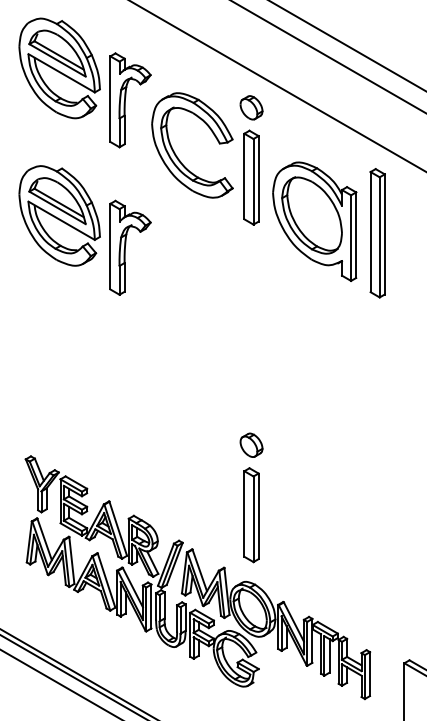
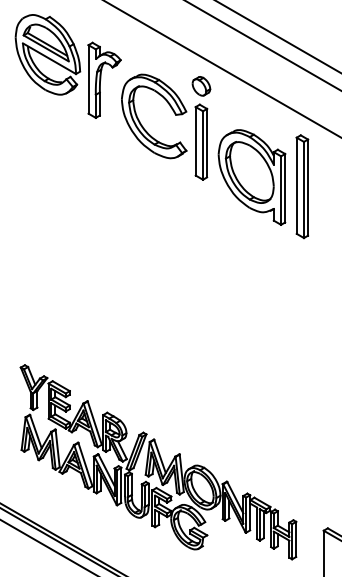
part: (84, 230) -> (67, 184), removed
part: (251, 497) -> (201, 398), removed

